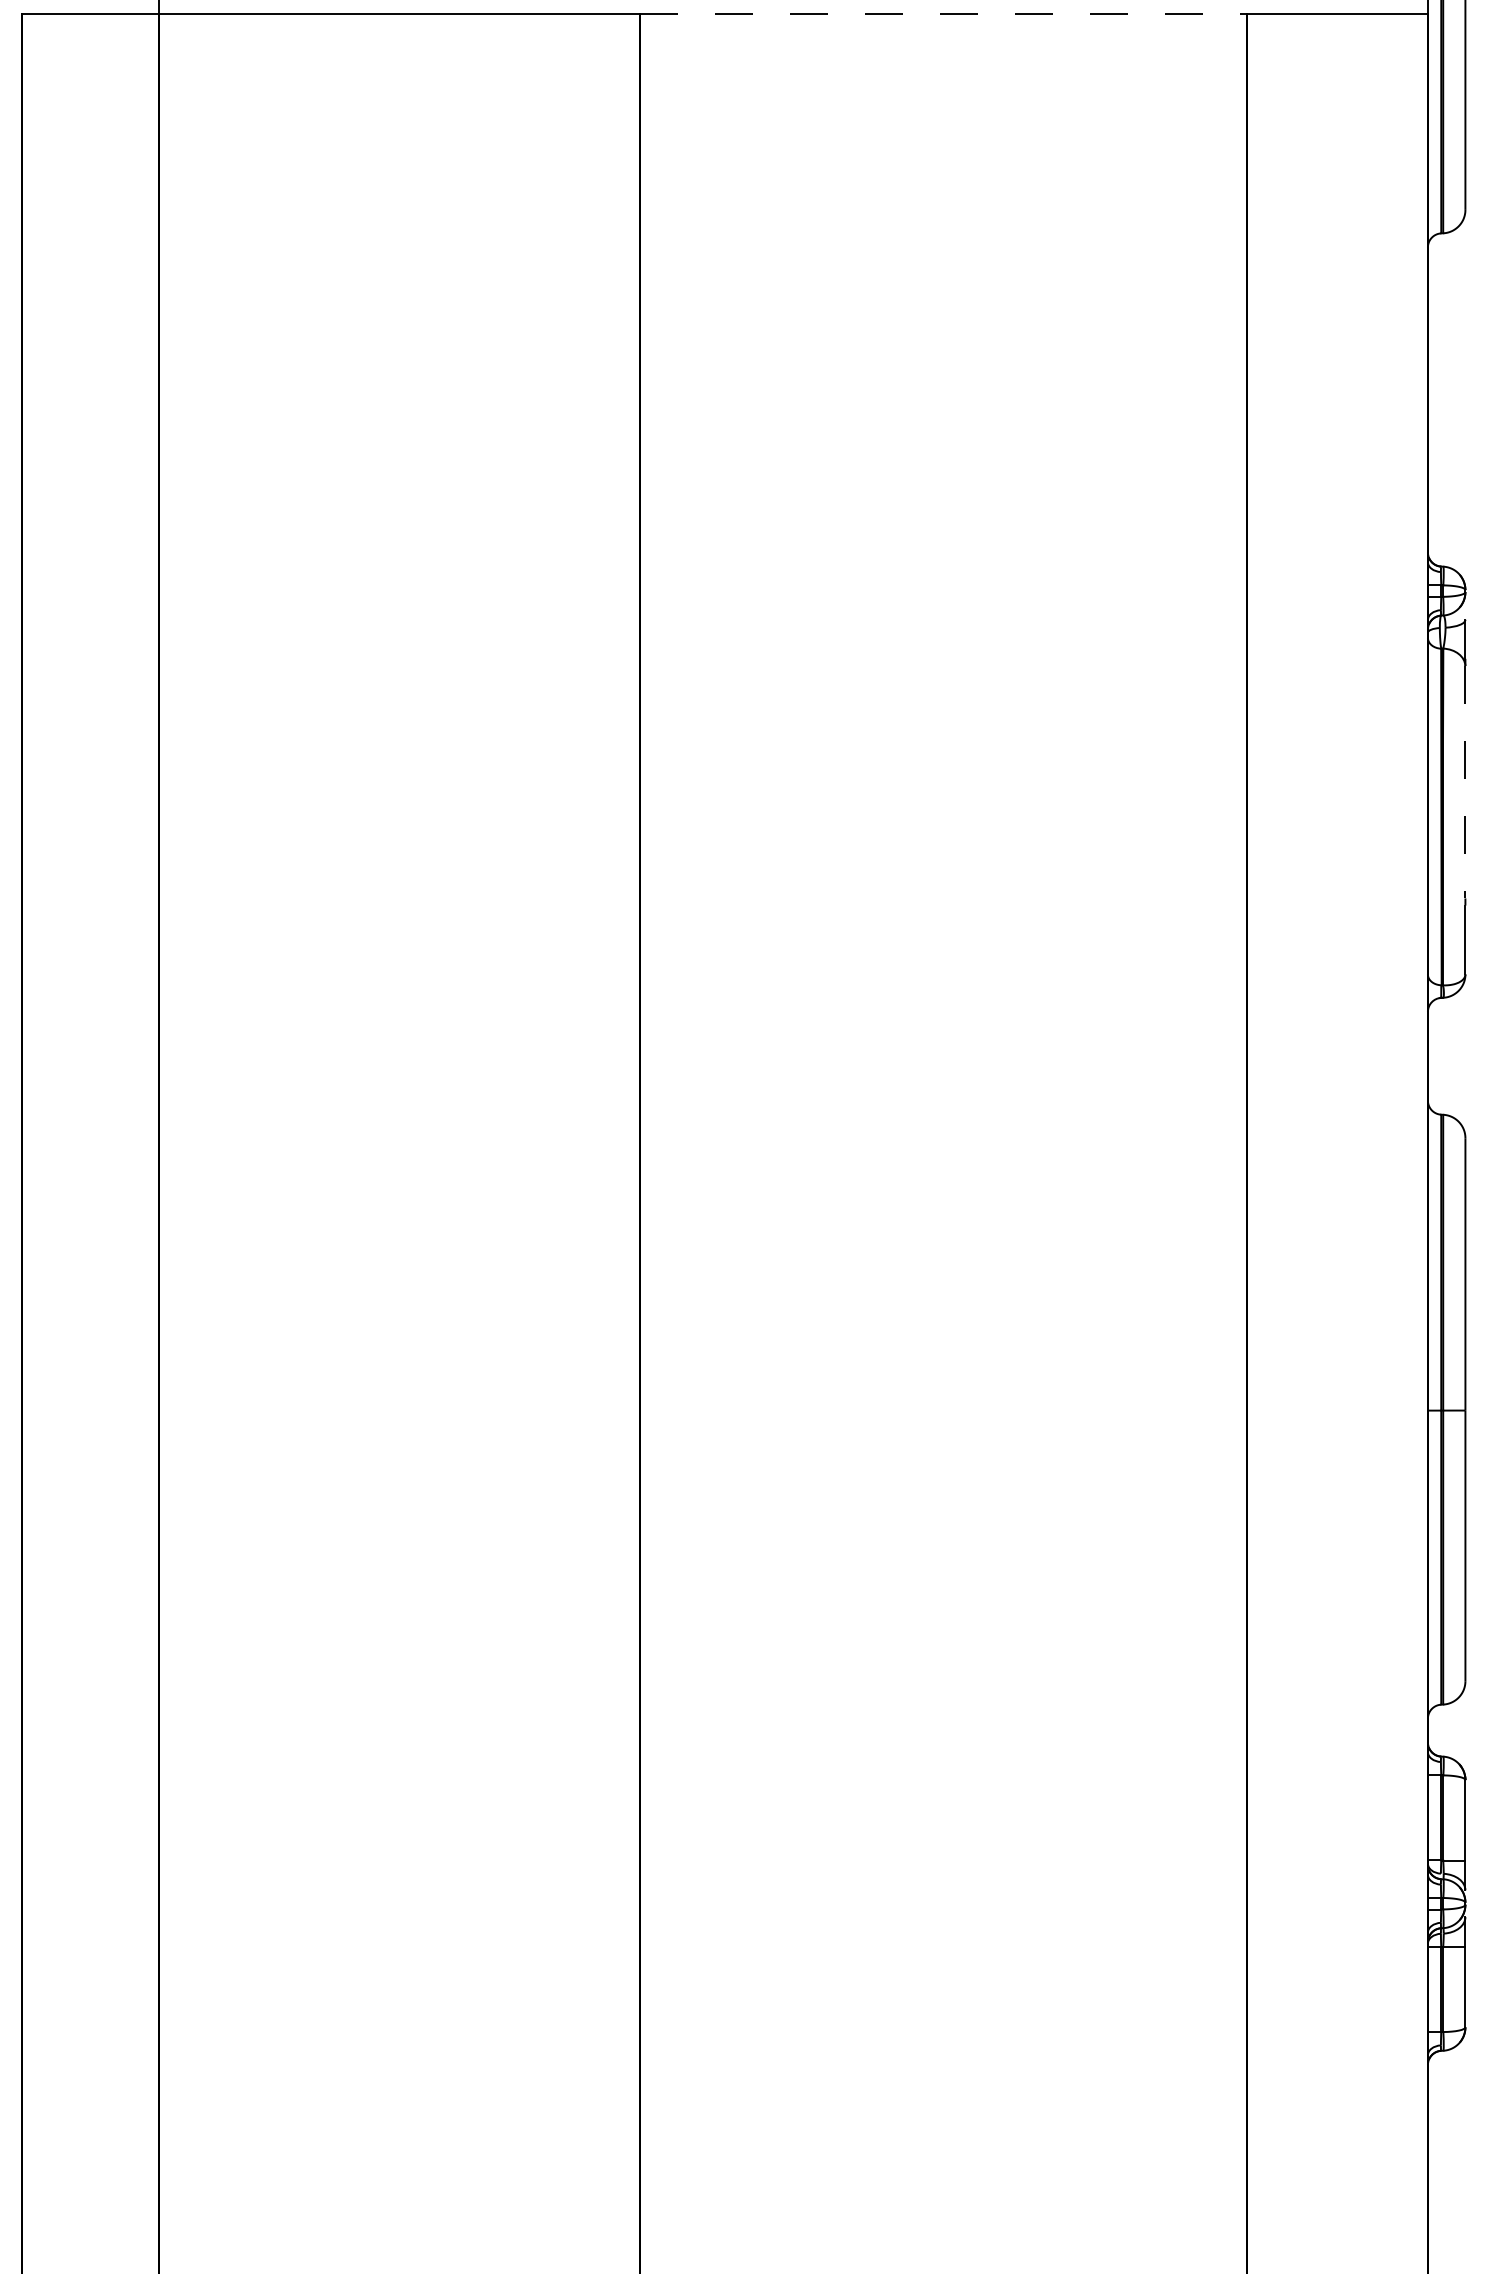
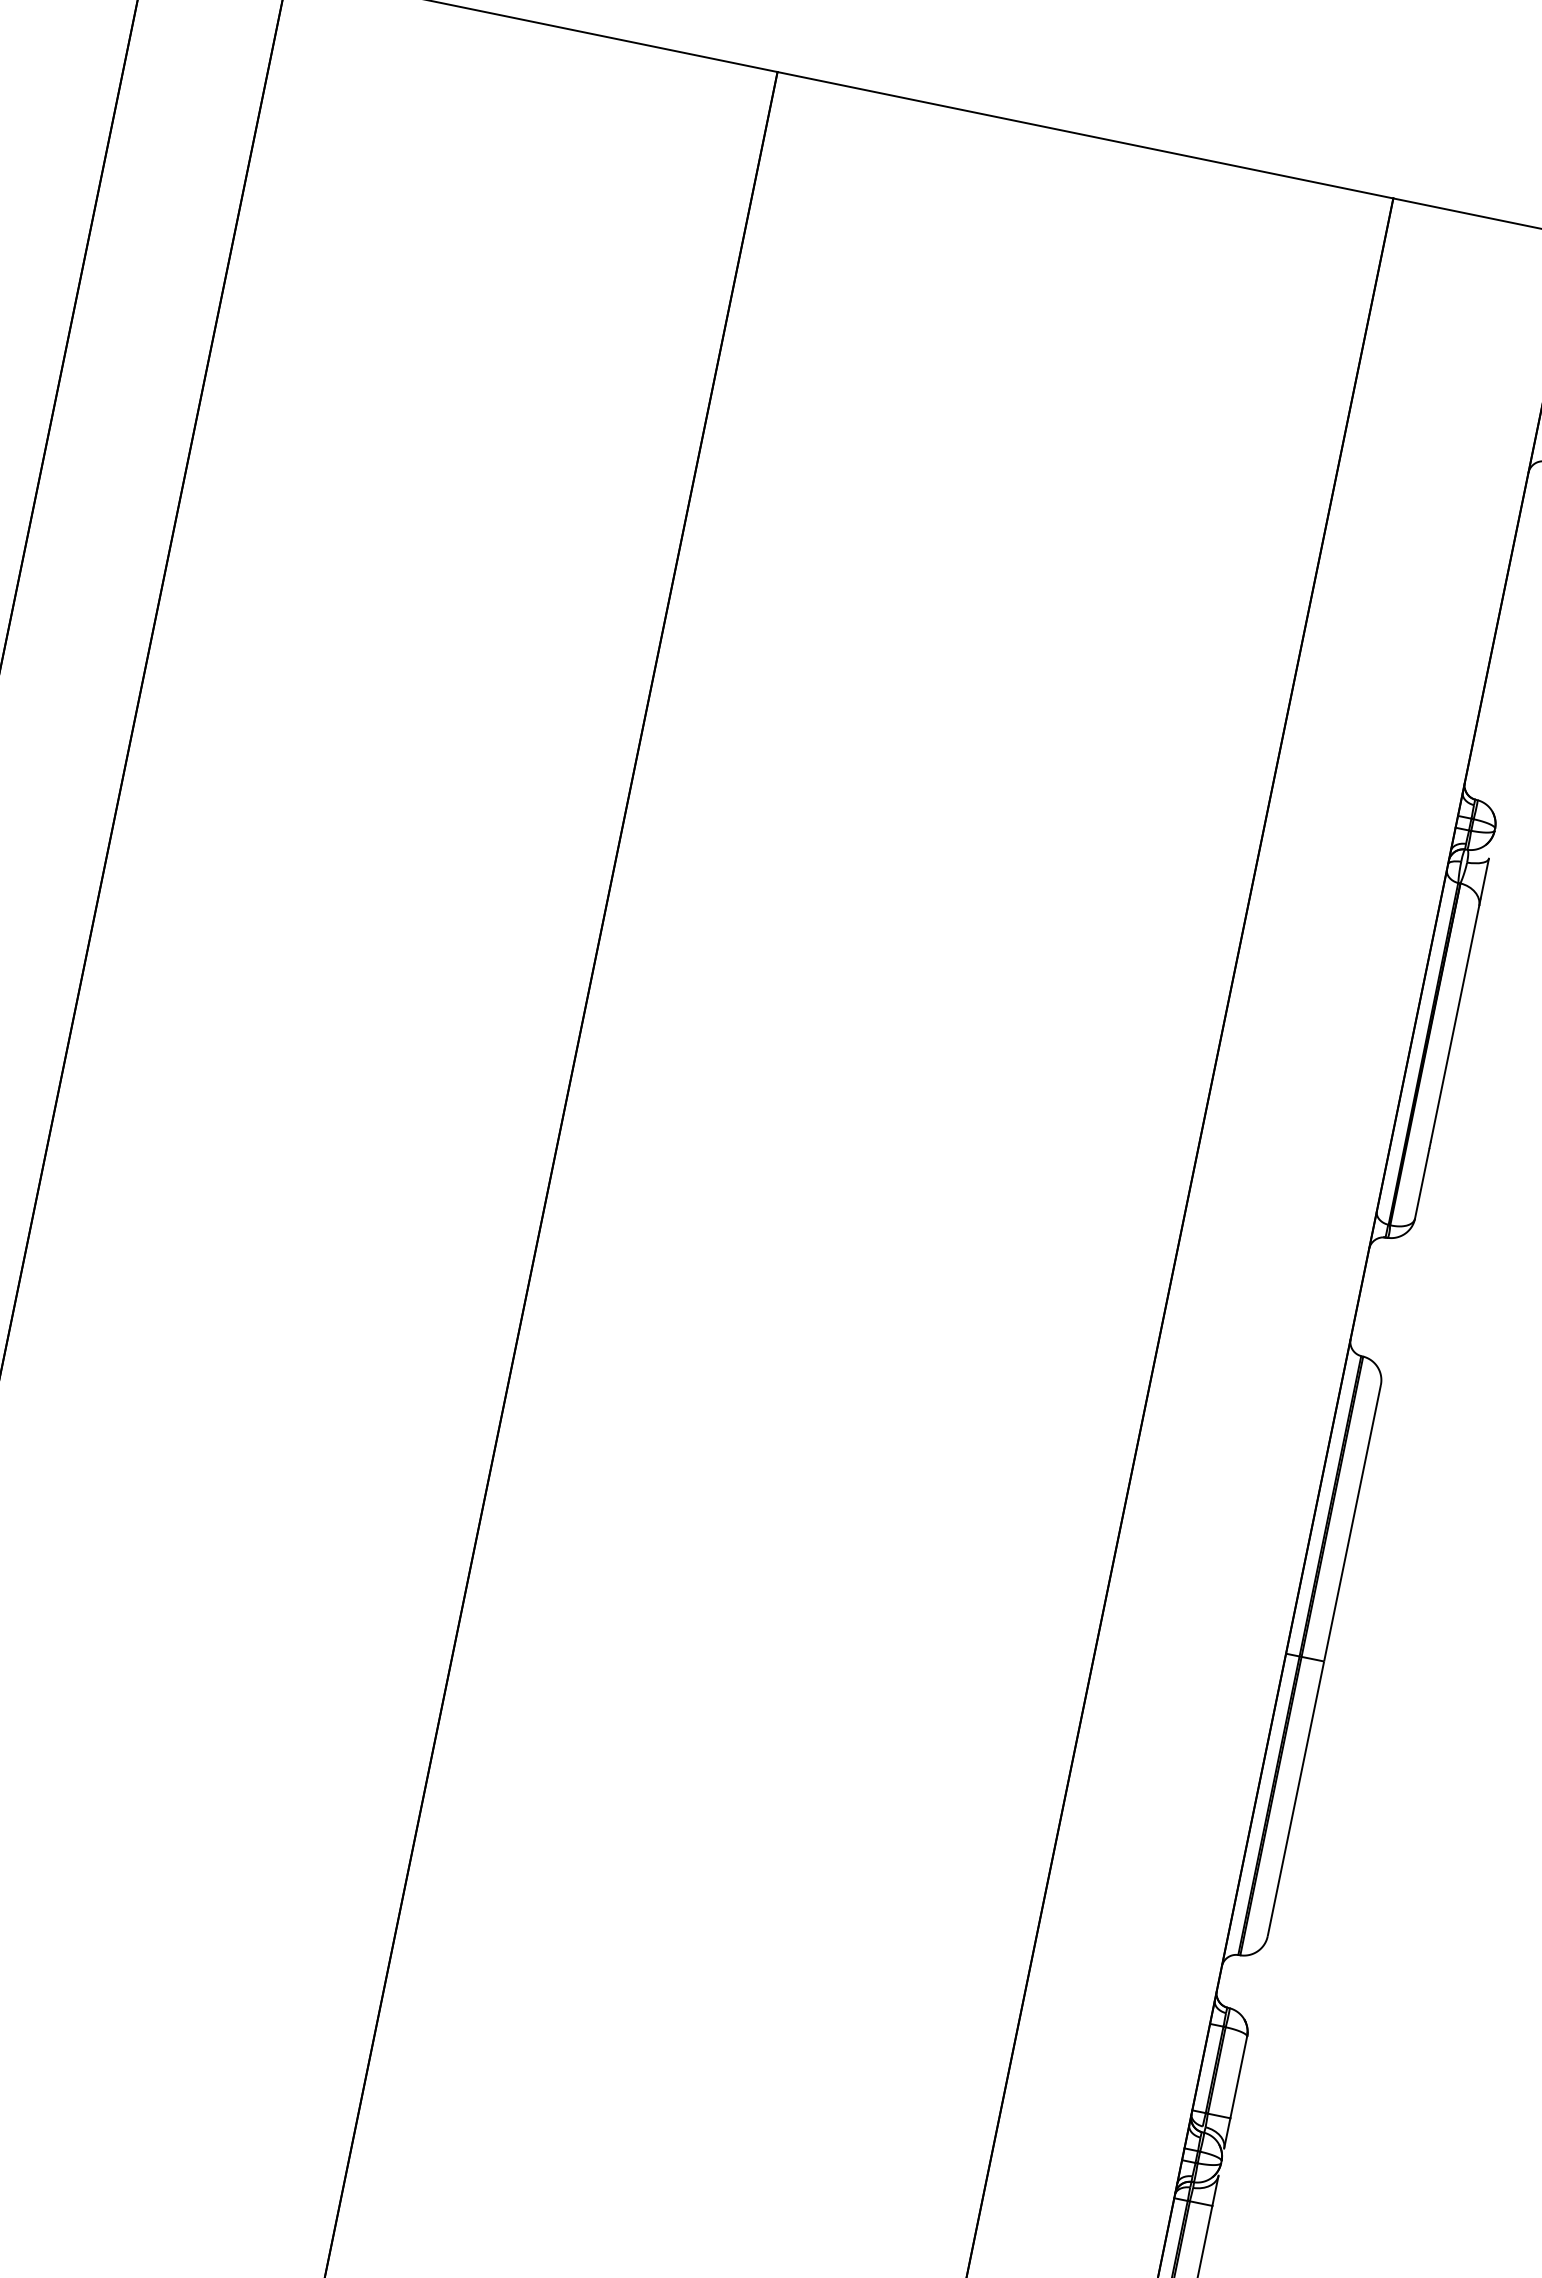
line: (944, 14) -> (1086, 135), dashed -> solid
line: (1465, 782) -> (1455, 1023), dashed -> solid

